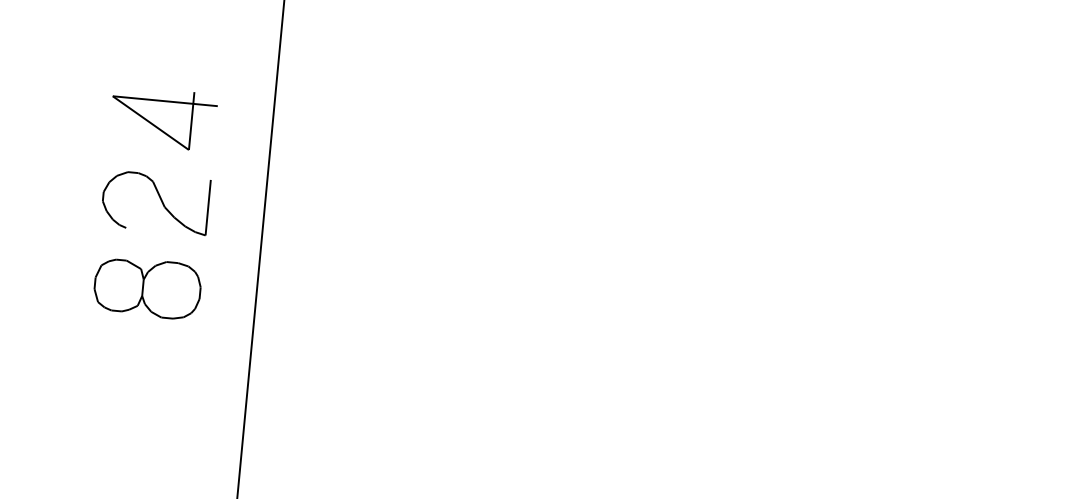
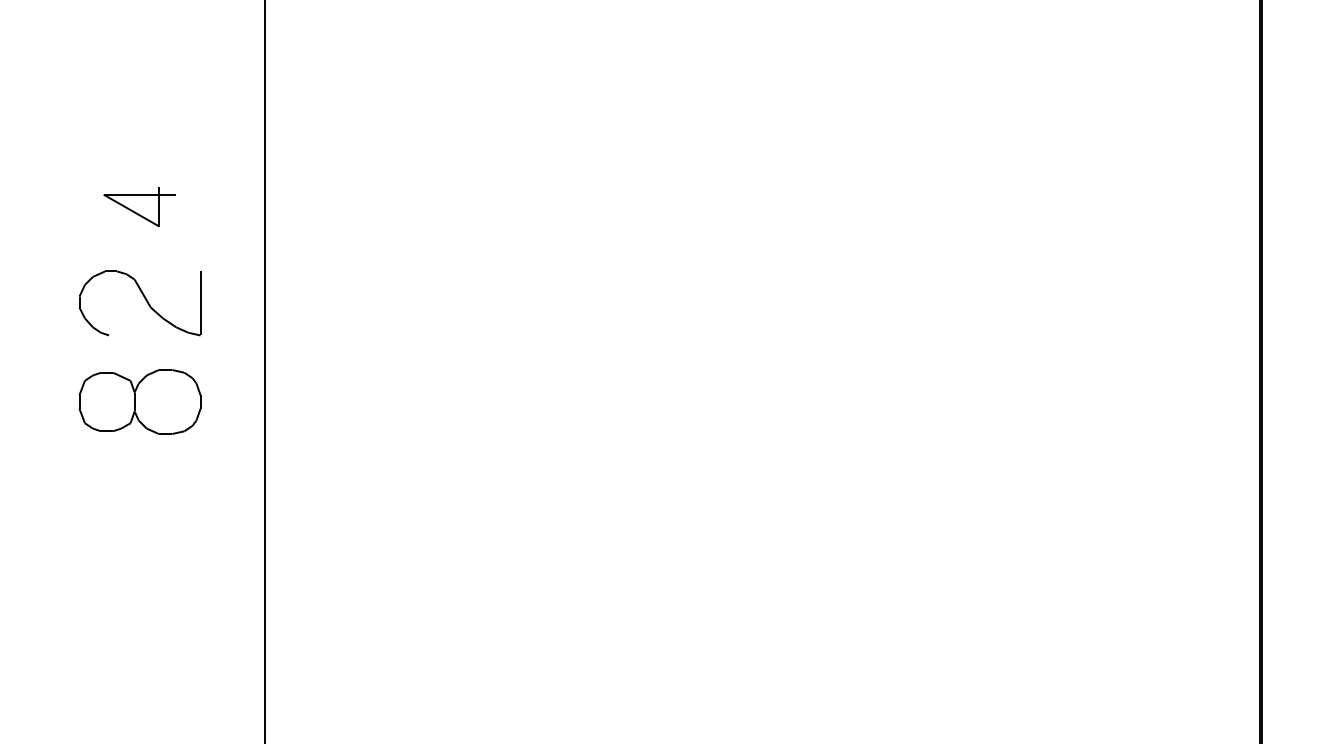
part: (163, 118) -> (139, 206), size x0.6

